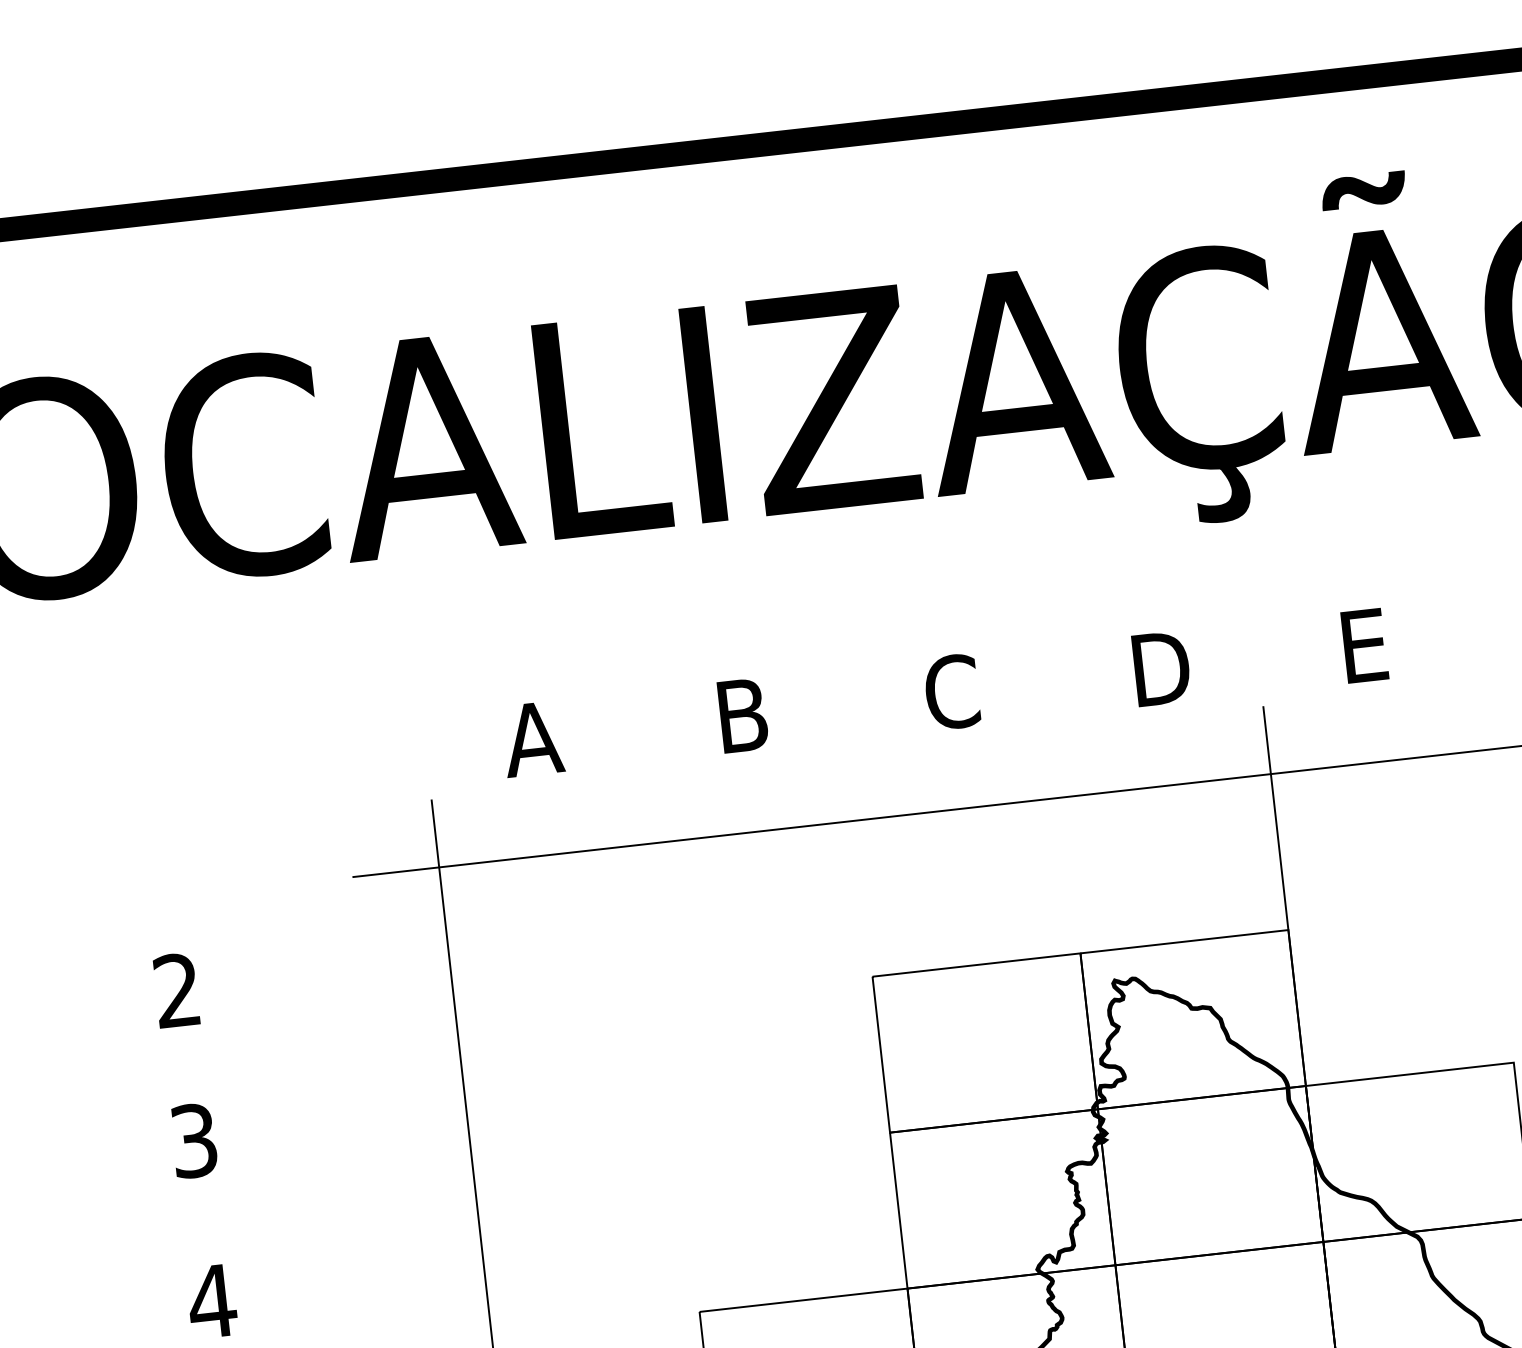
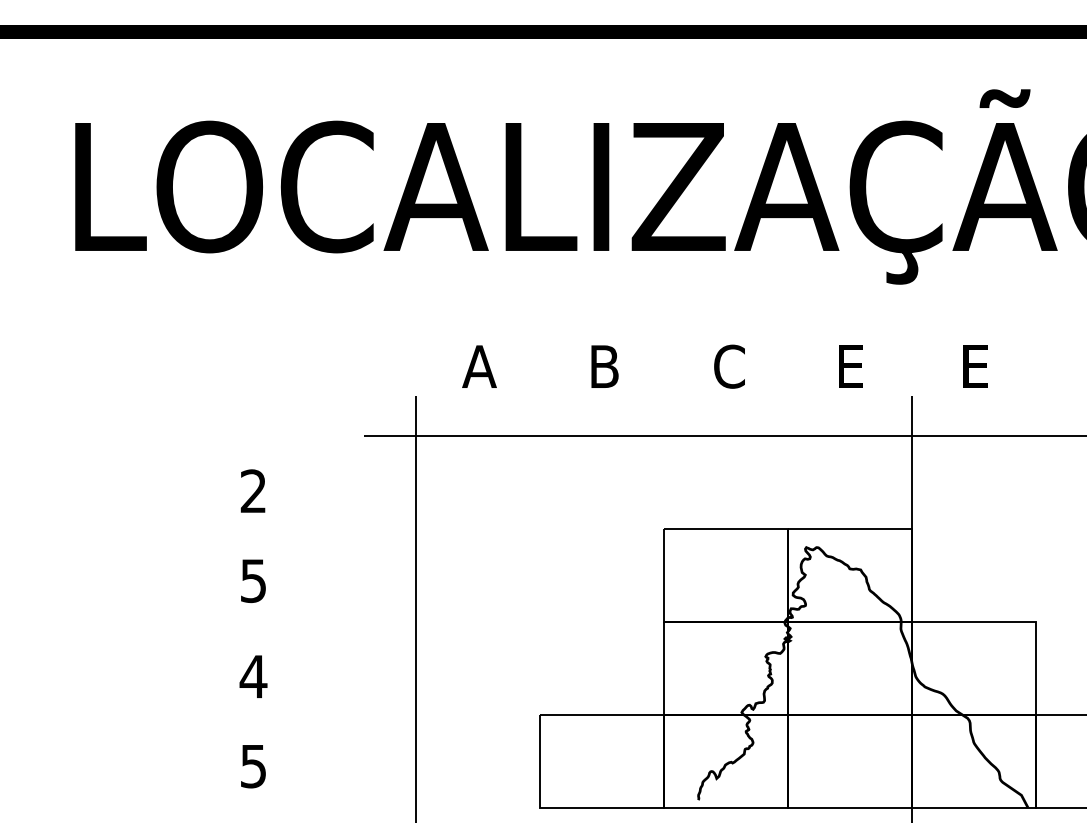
text: (1161, 668) -> (854, 366), D -> E
text: (193, 1140) -> (253, 580), 3 -> 5

